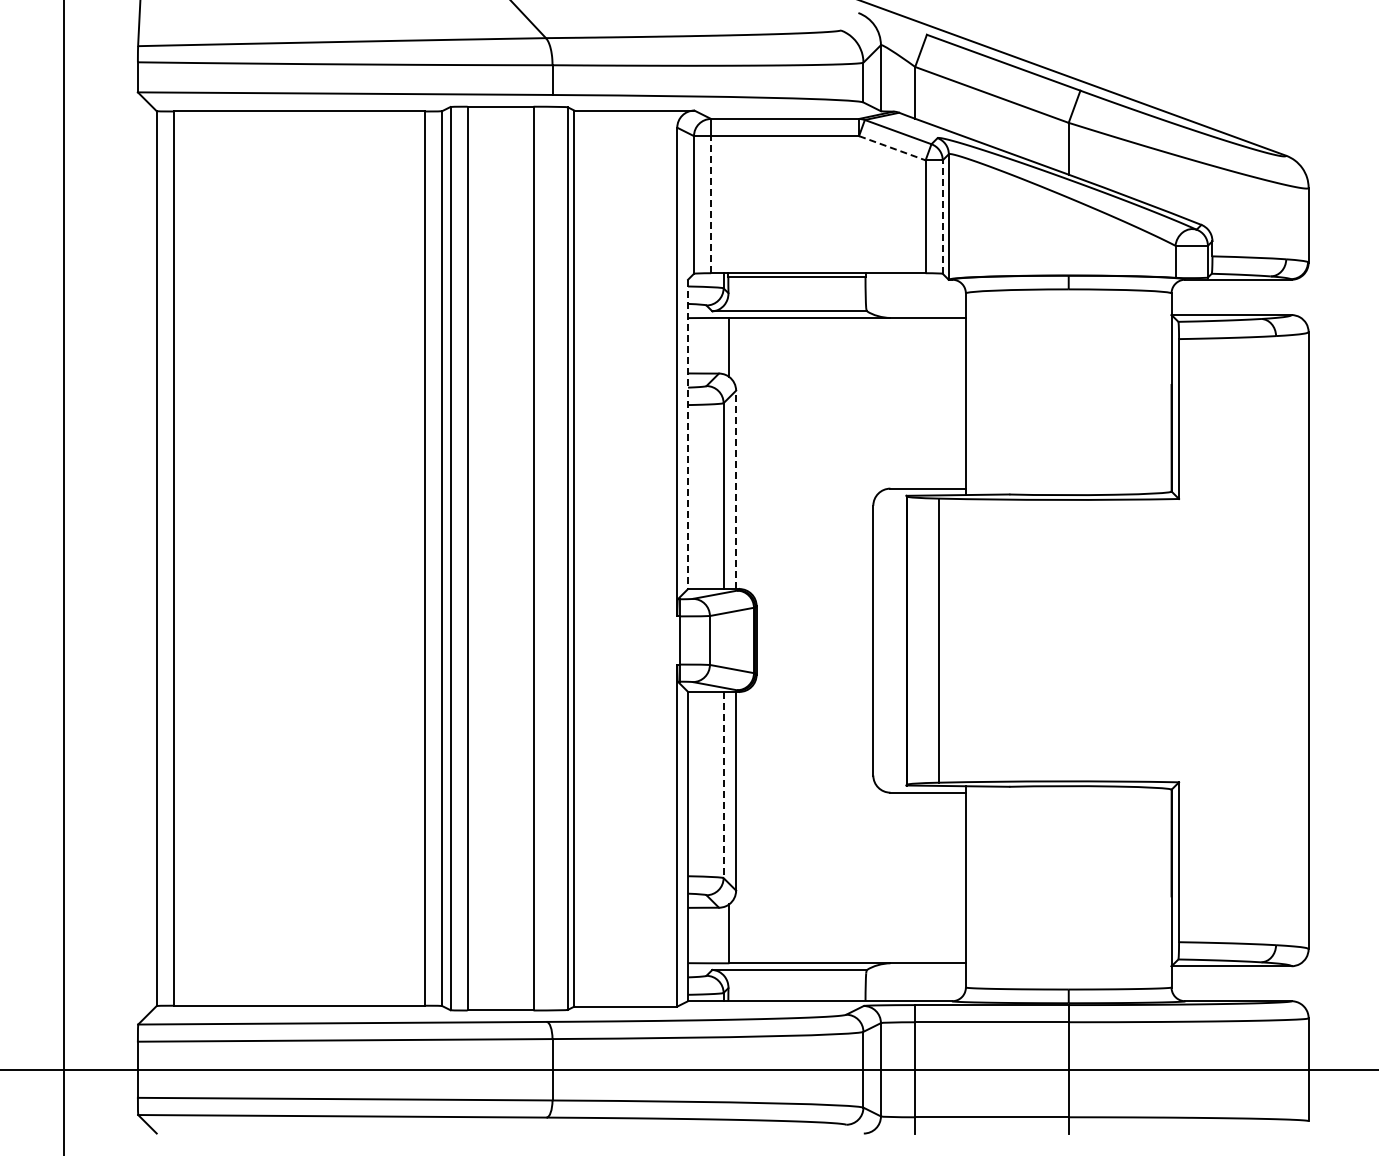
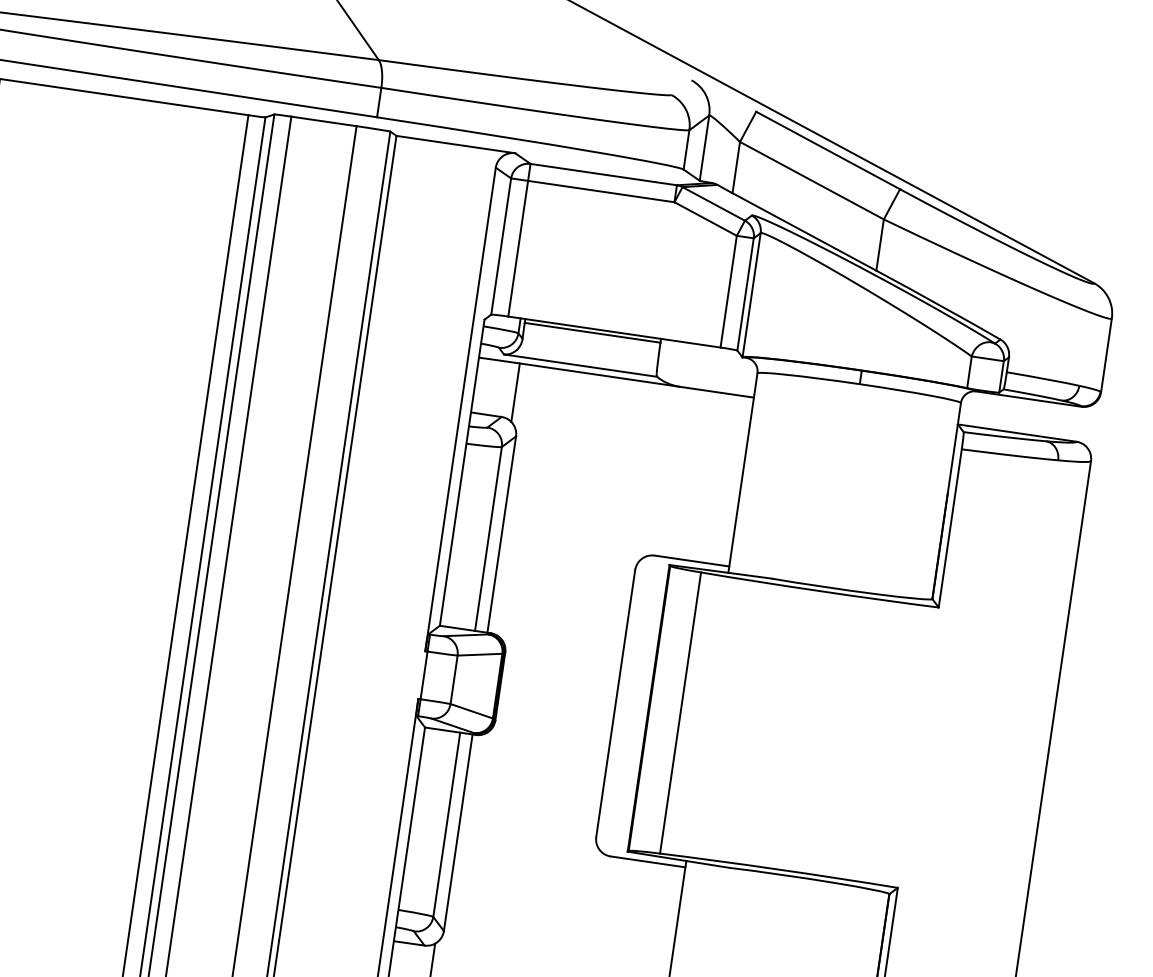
line: (892, 148) -> (705, 219), dashed -> solid
line: (711, 204) -> (518, 248), dashed -> solid
line: (942, 217) -> (745, 294), dashed -> solid
line: (688, 434) -> (462, 472), dashed -> solid
line: (736, 489) -> (502, 534), dashed -> solid
line: (723, 785) -> (446, 825), dashed -> solid

